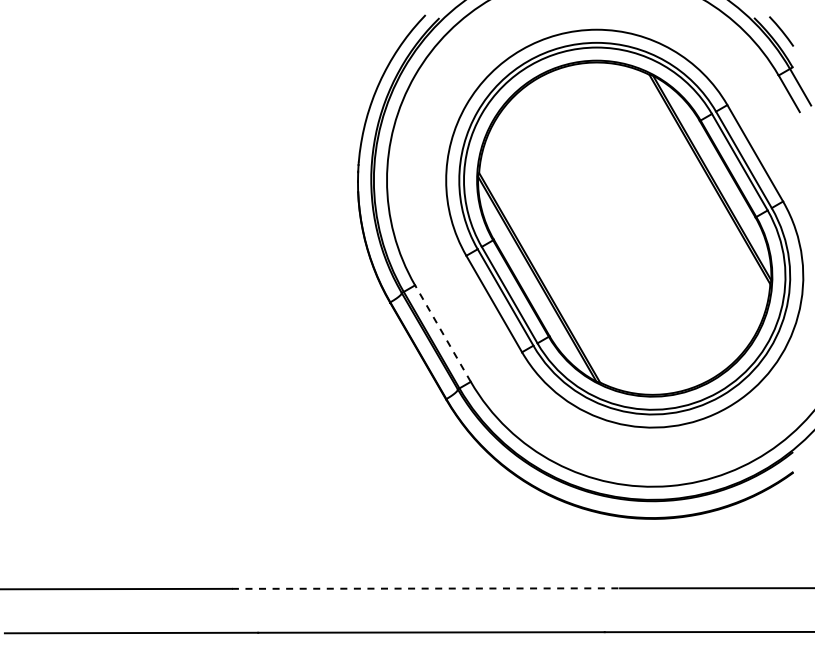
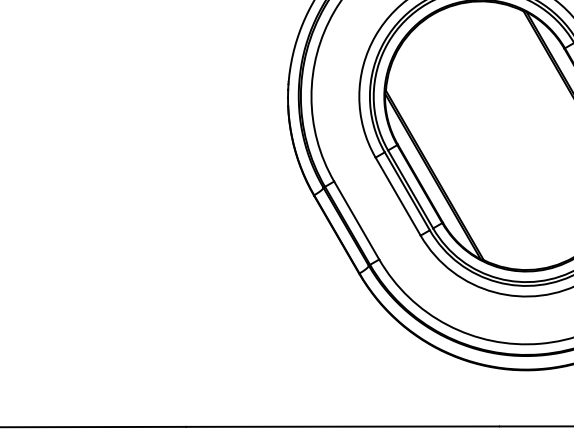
line: (442, 333) -> (356, 220), dashed -> solid
line: (425, 588) -> (342, 426), dashed -> solid

